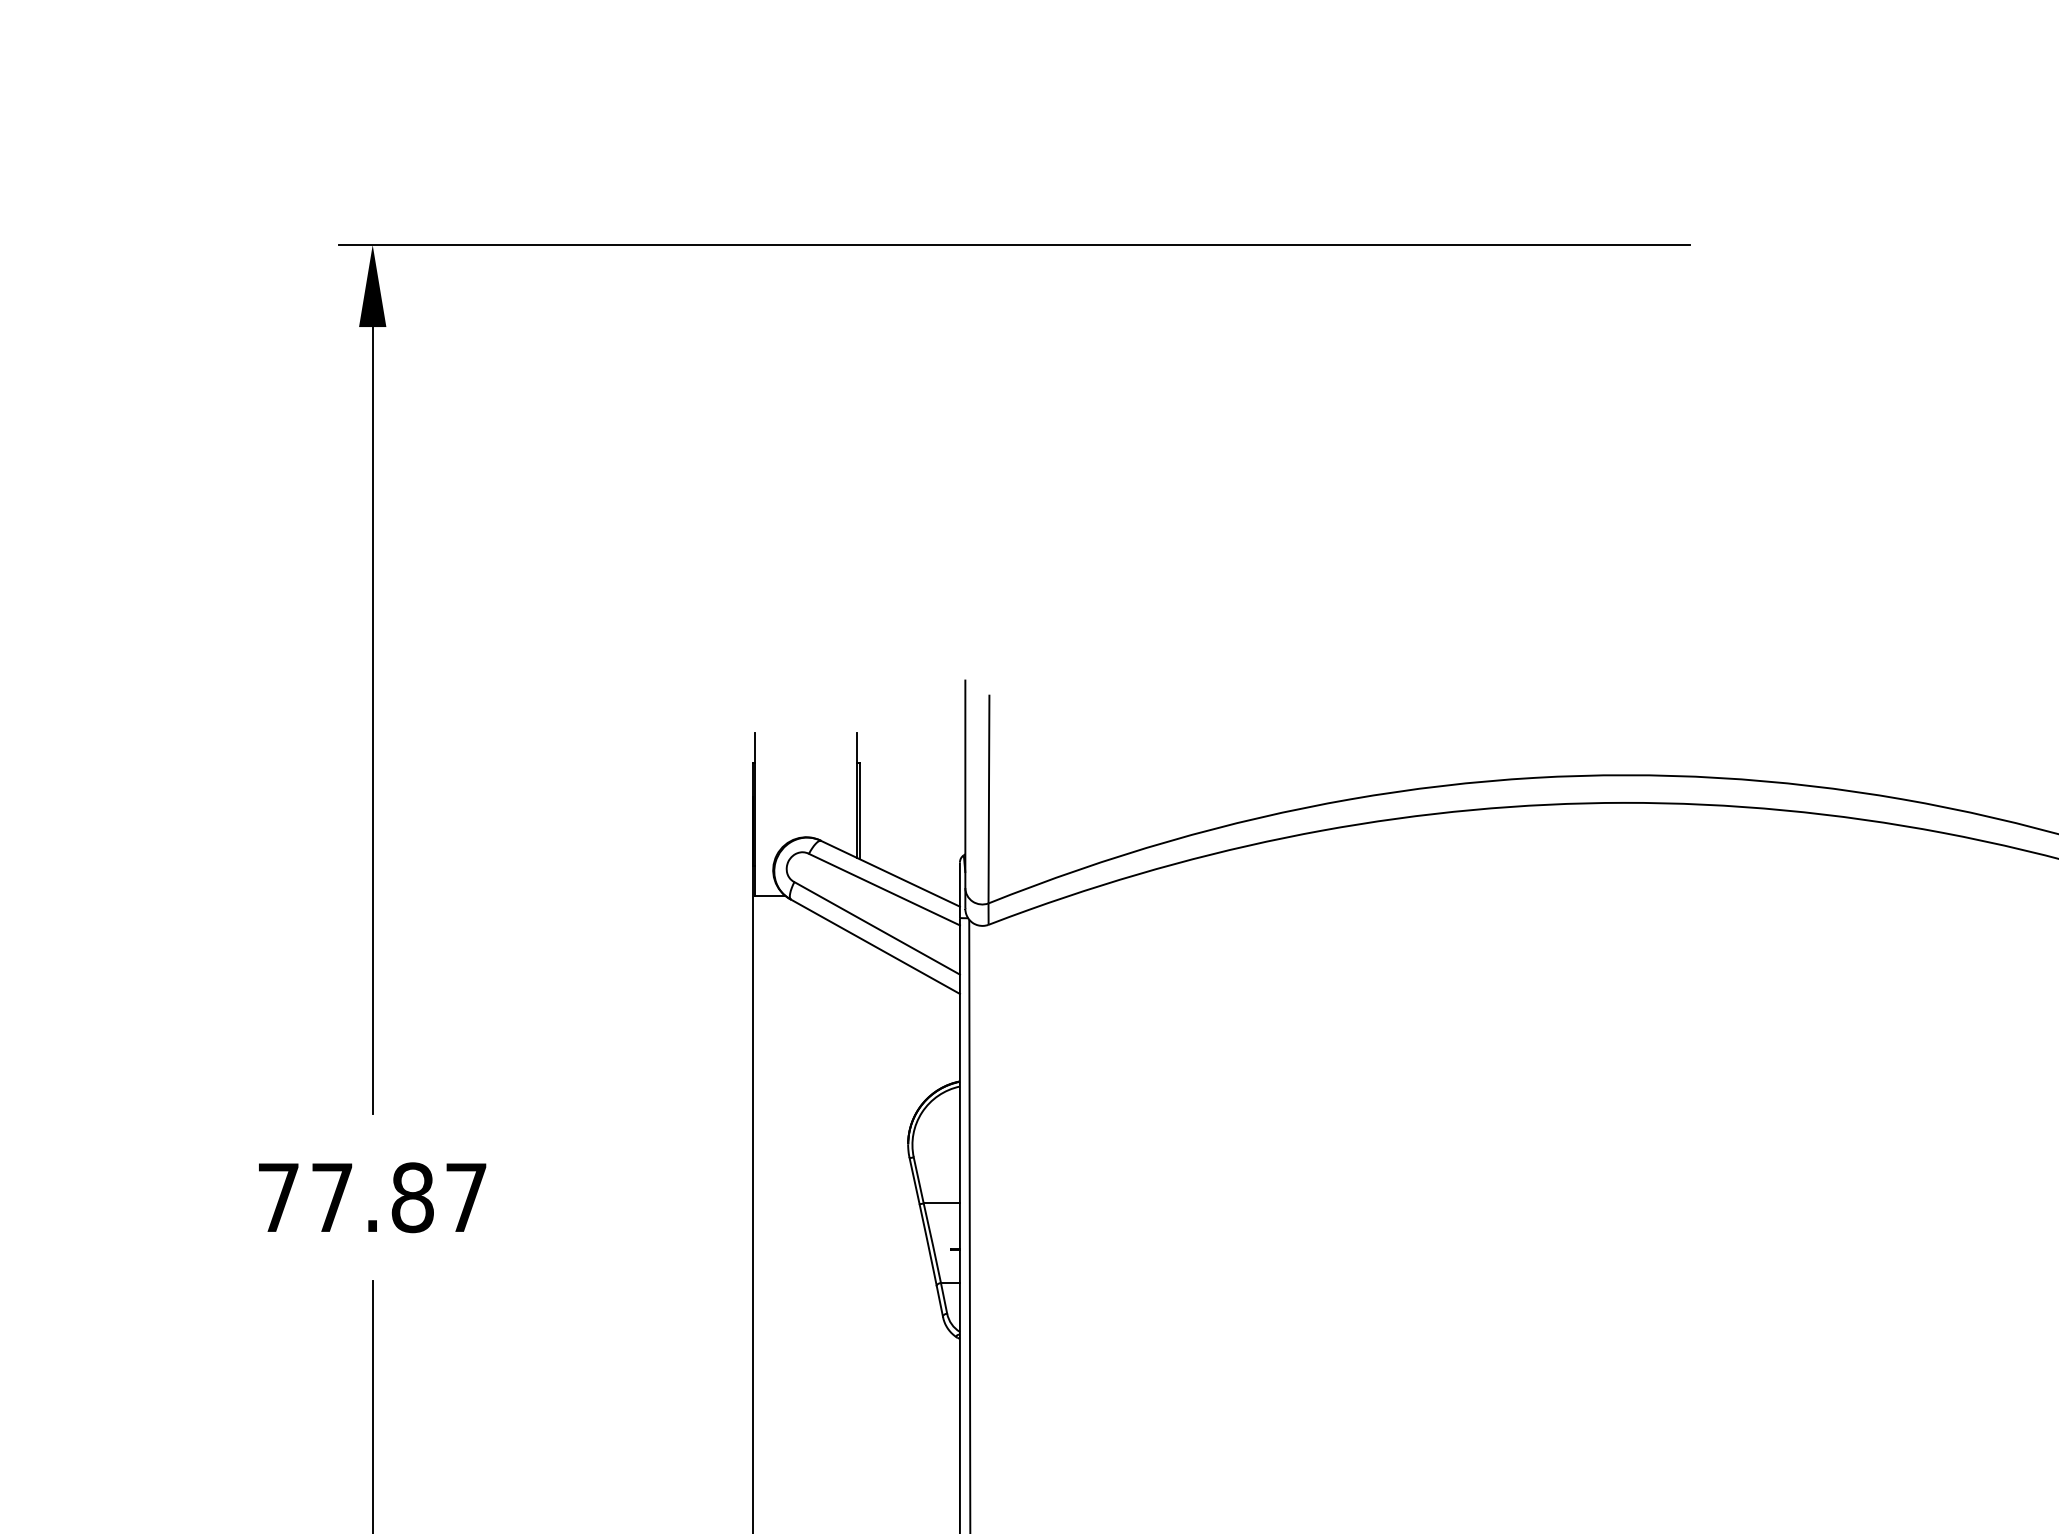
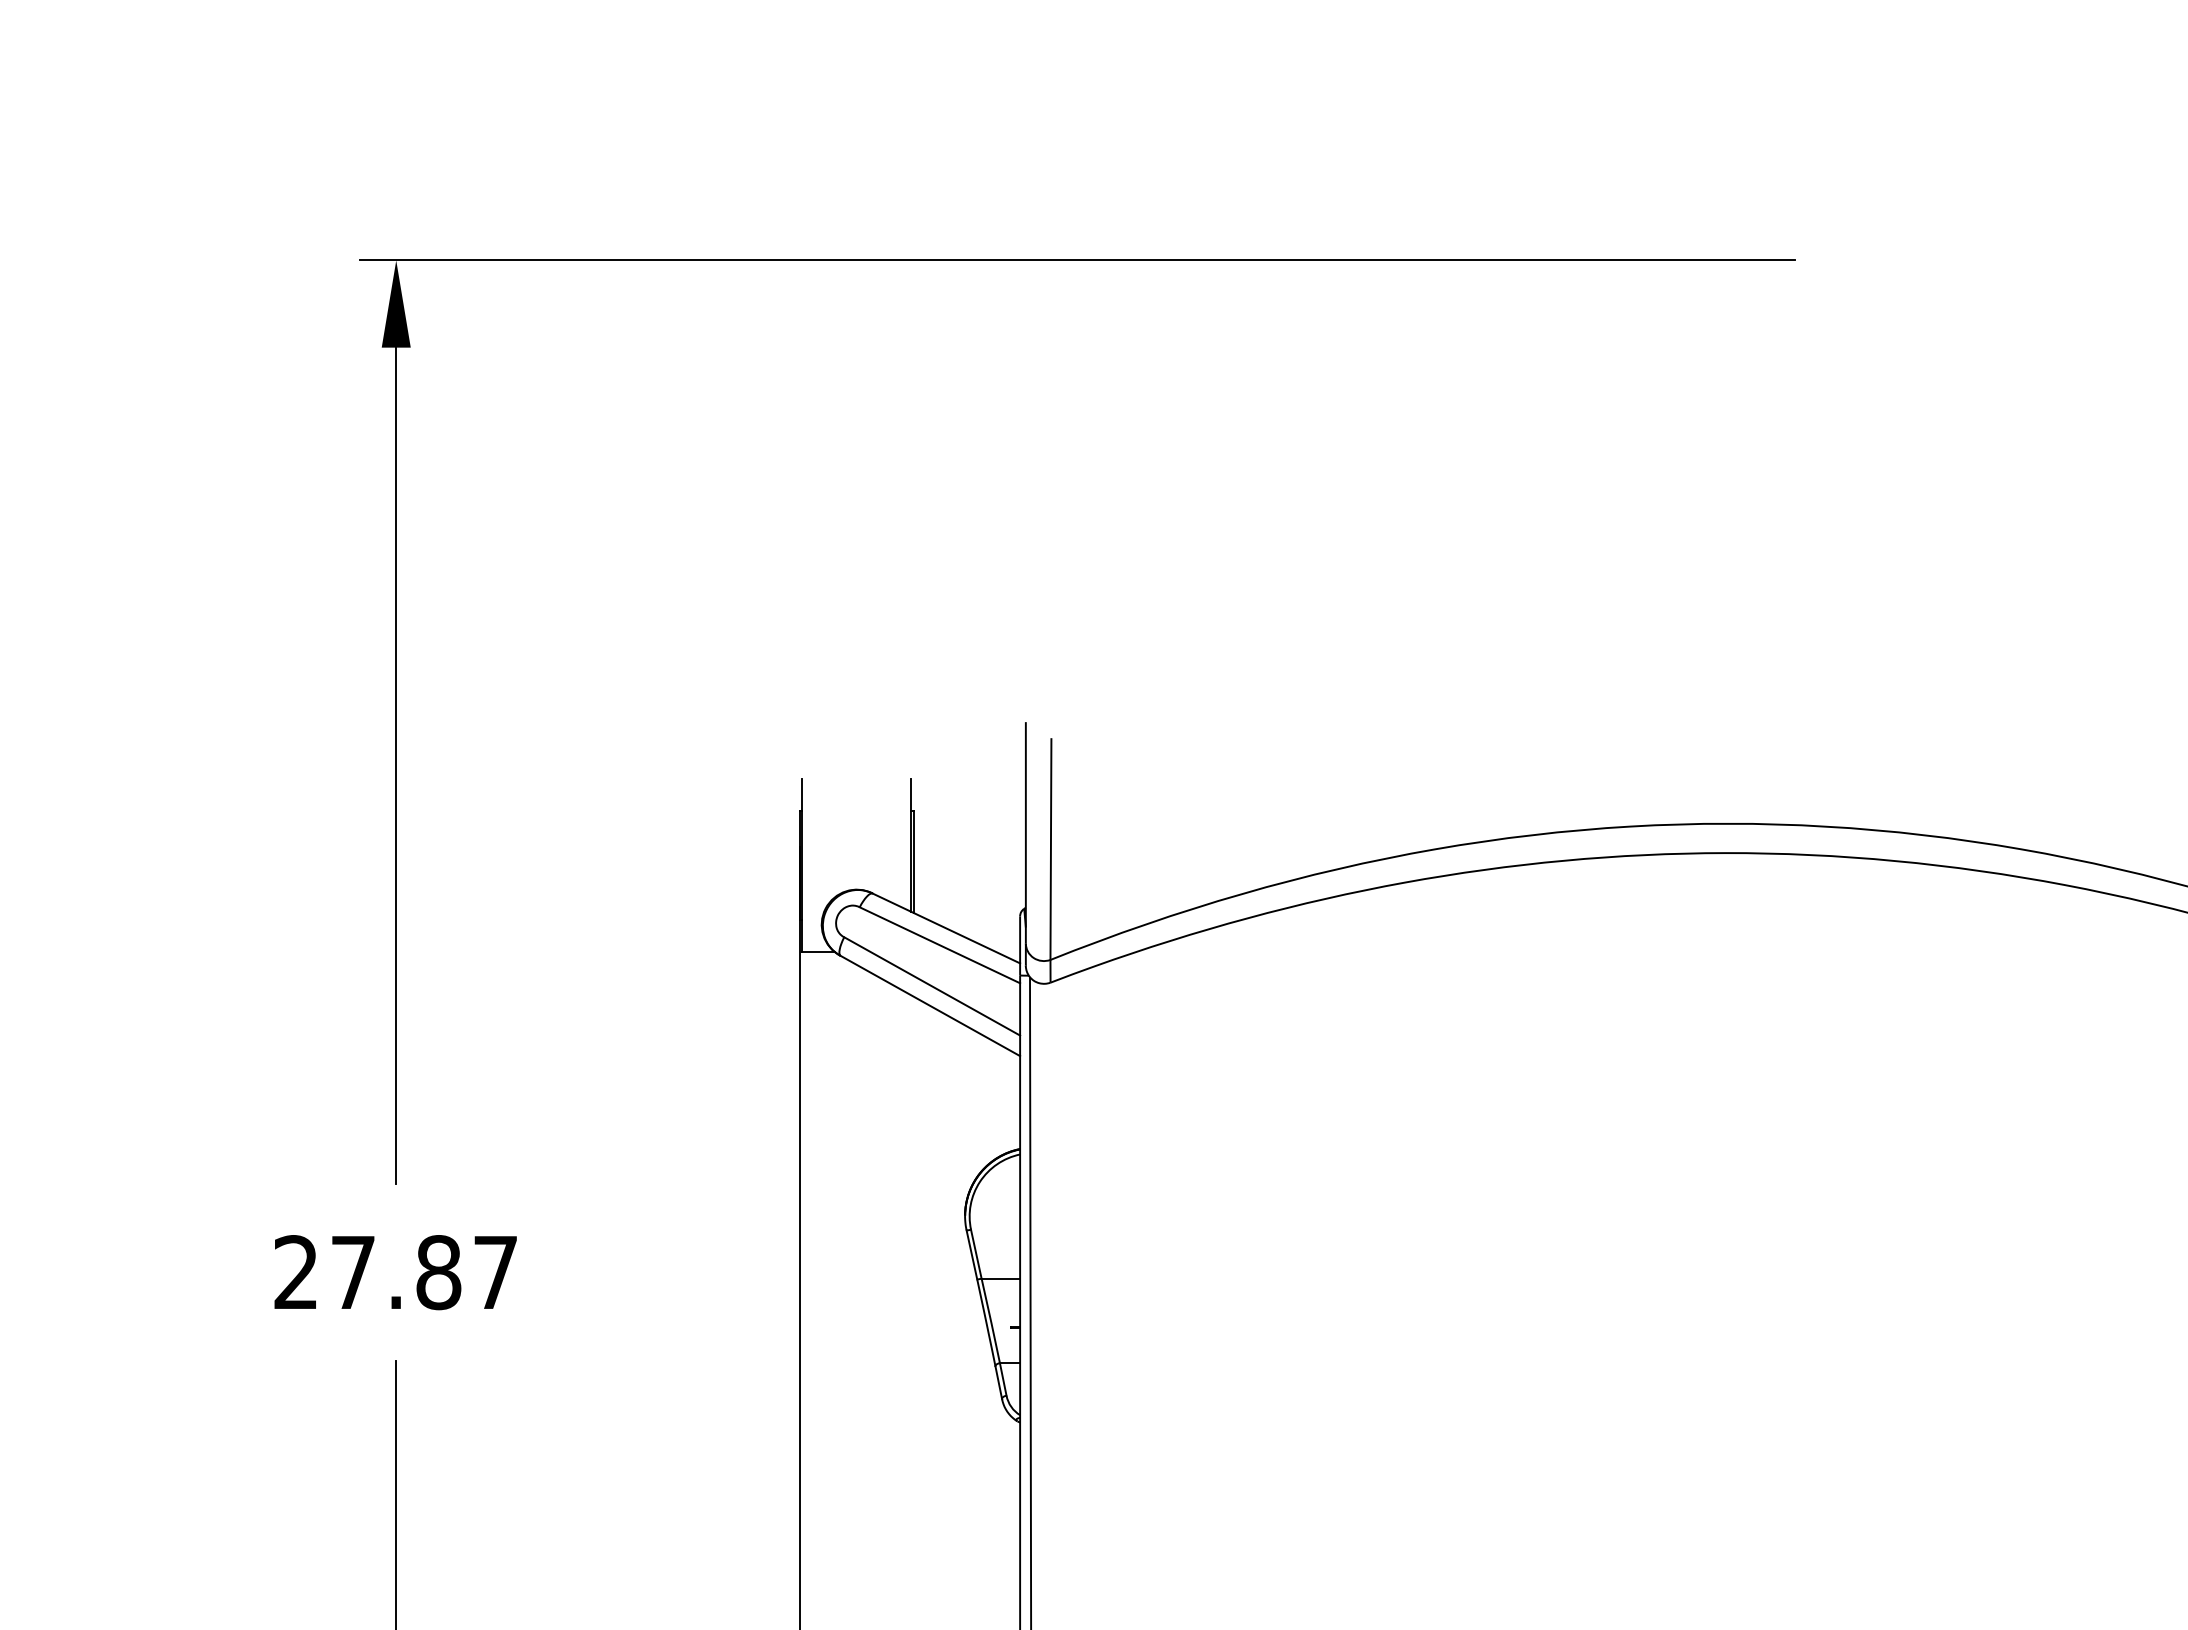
text: (277, 1196) -> (295, 1271), 77.87 -> 27.87

